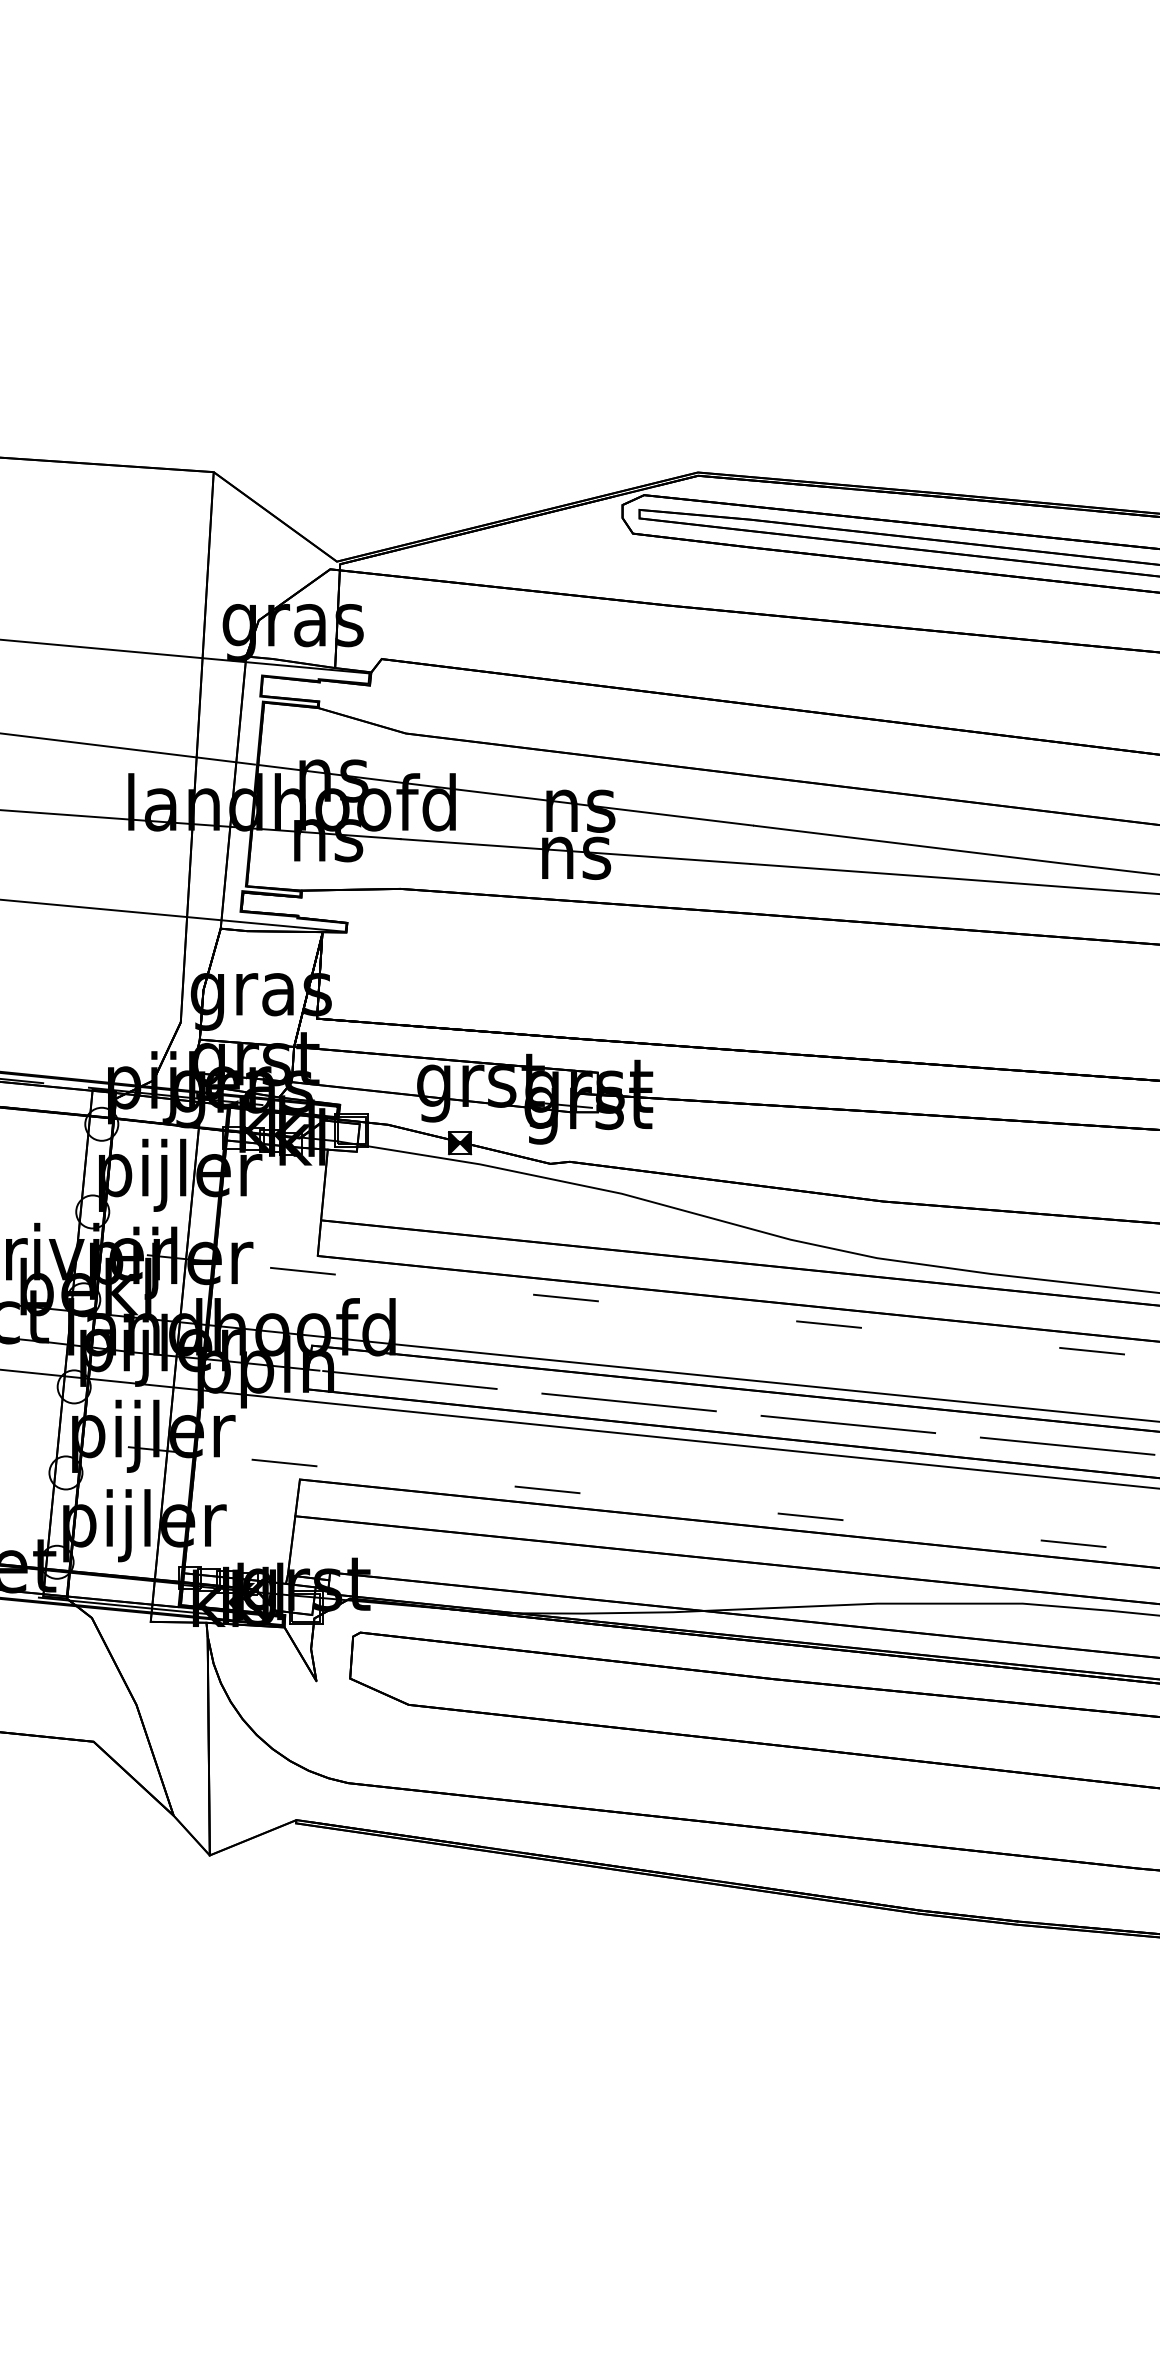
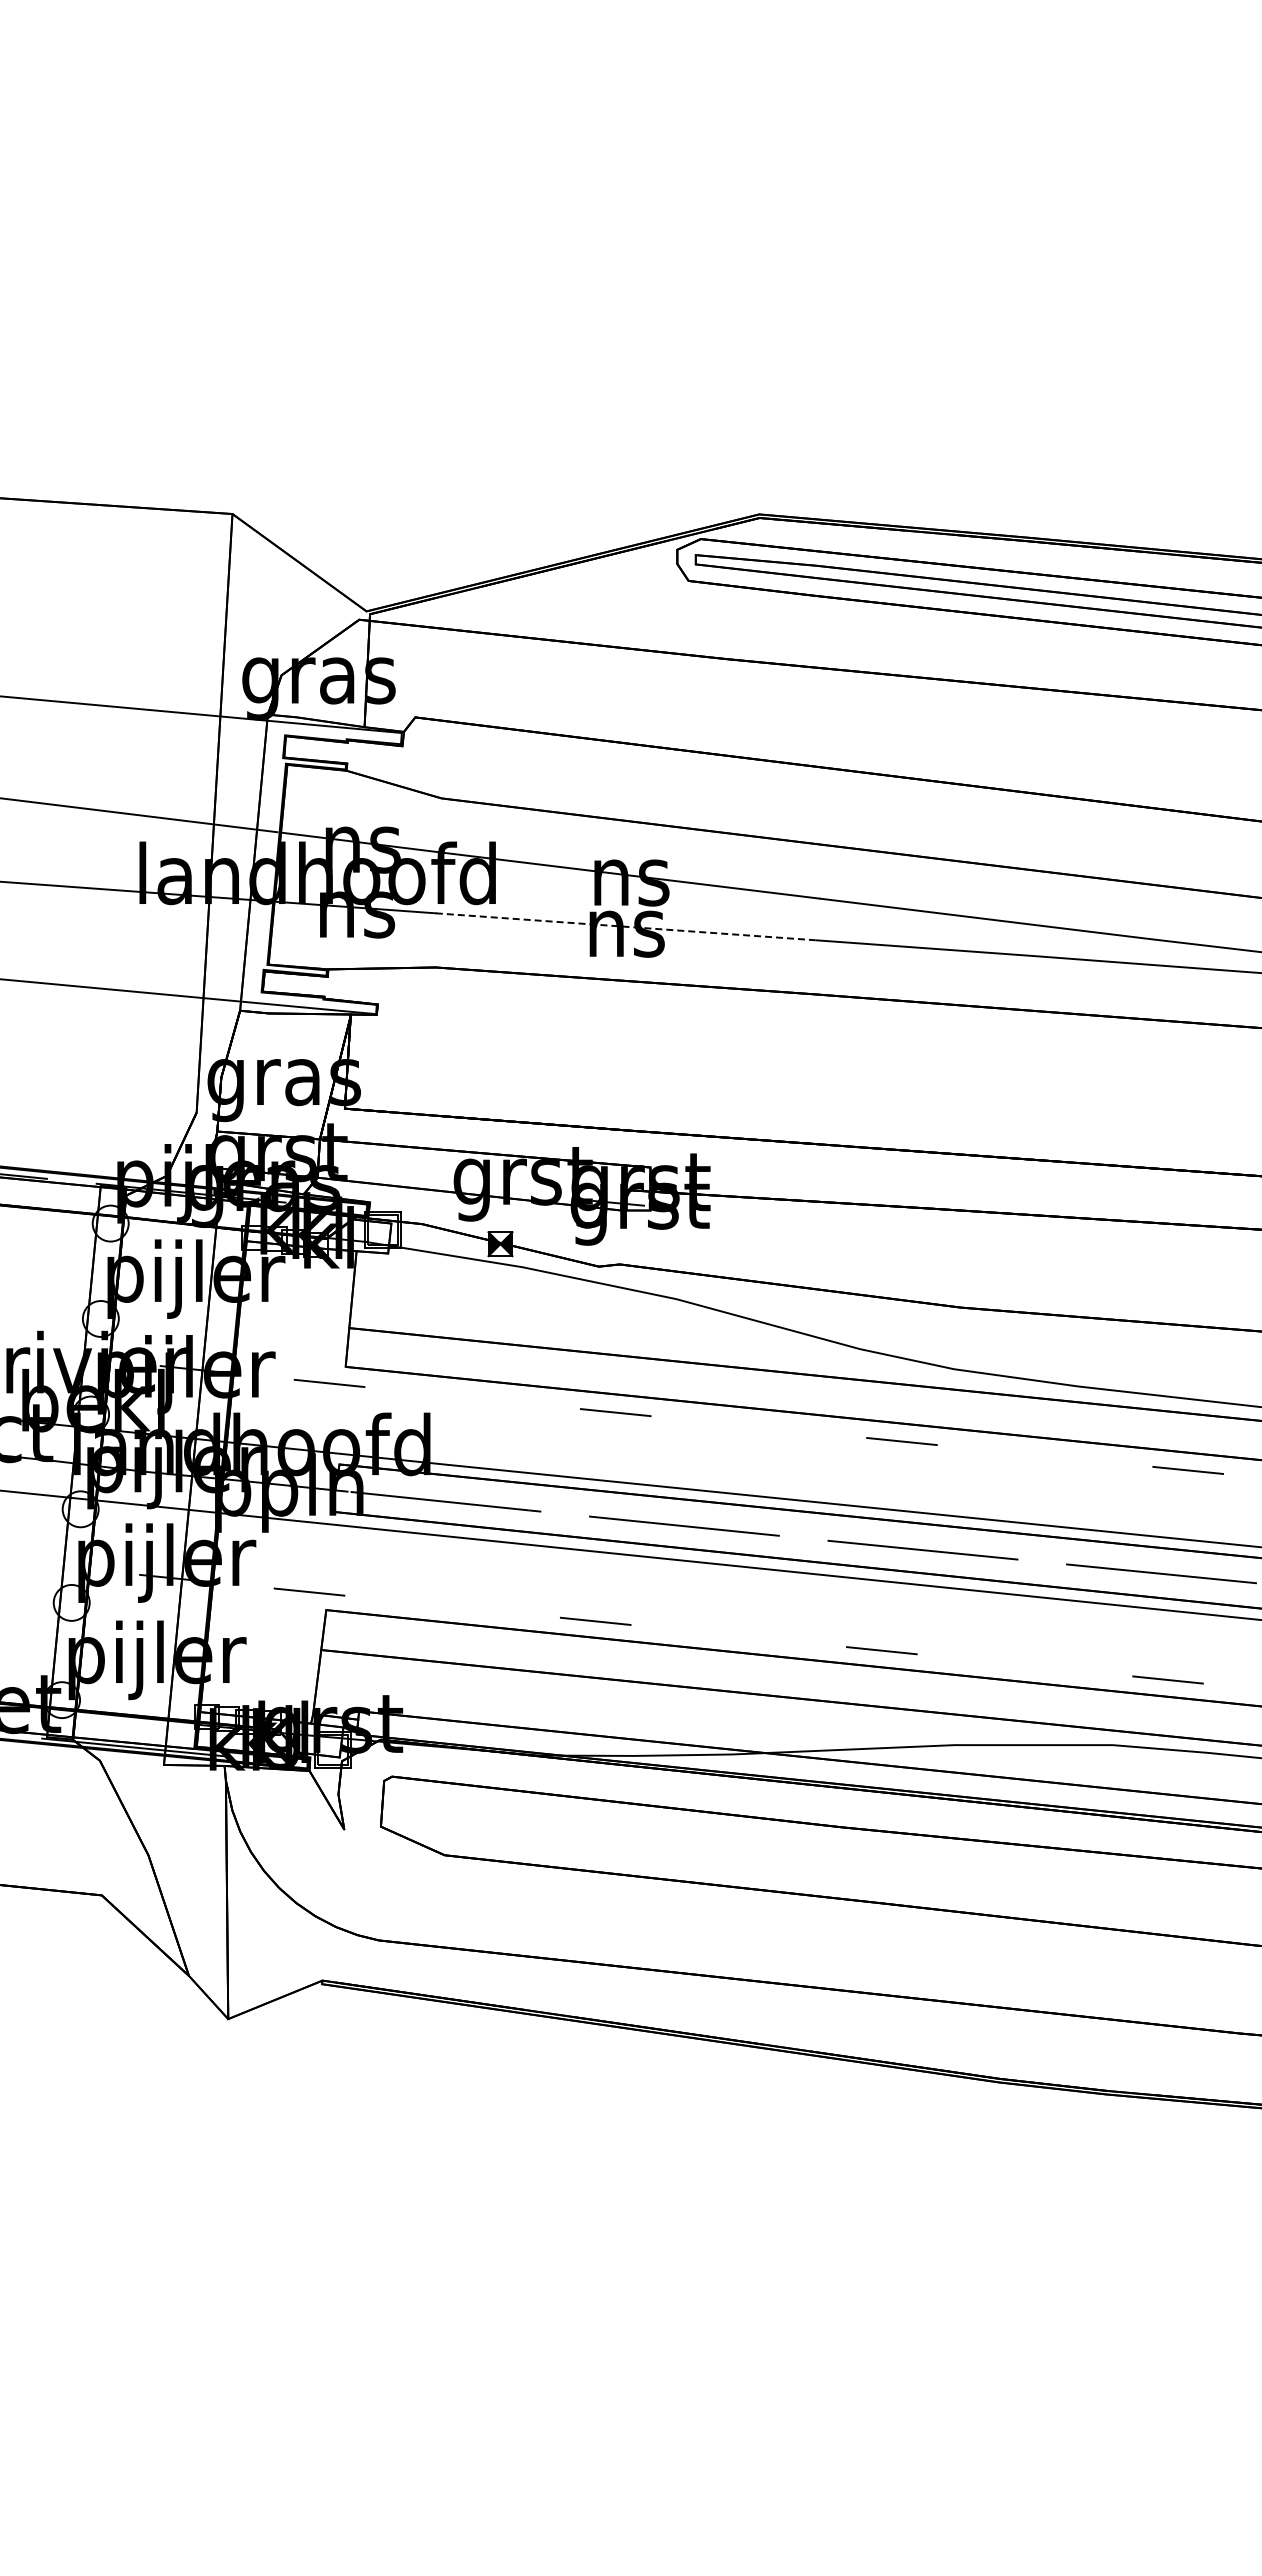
line: (575, 851) -> (626, 926), solid -> dashed

